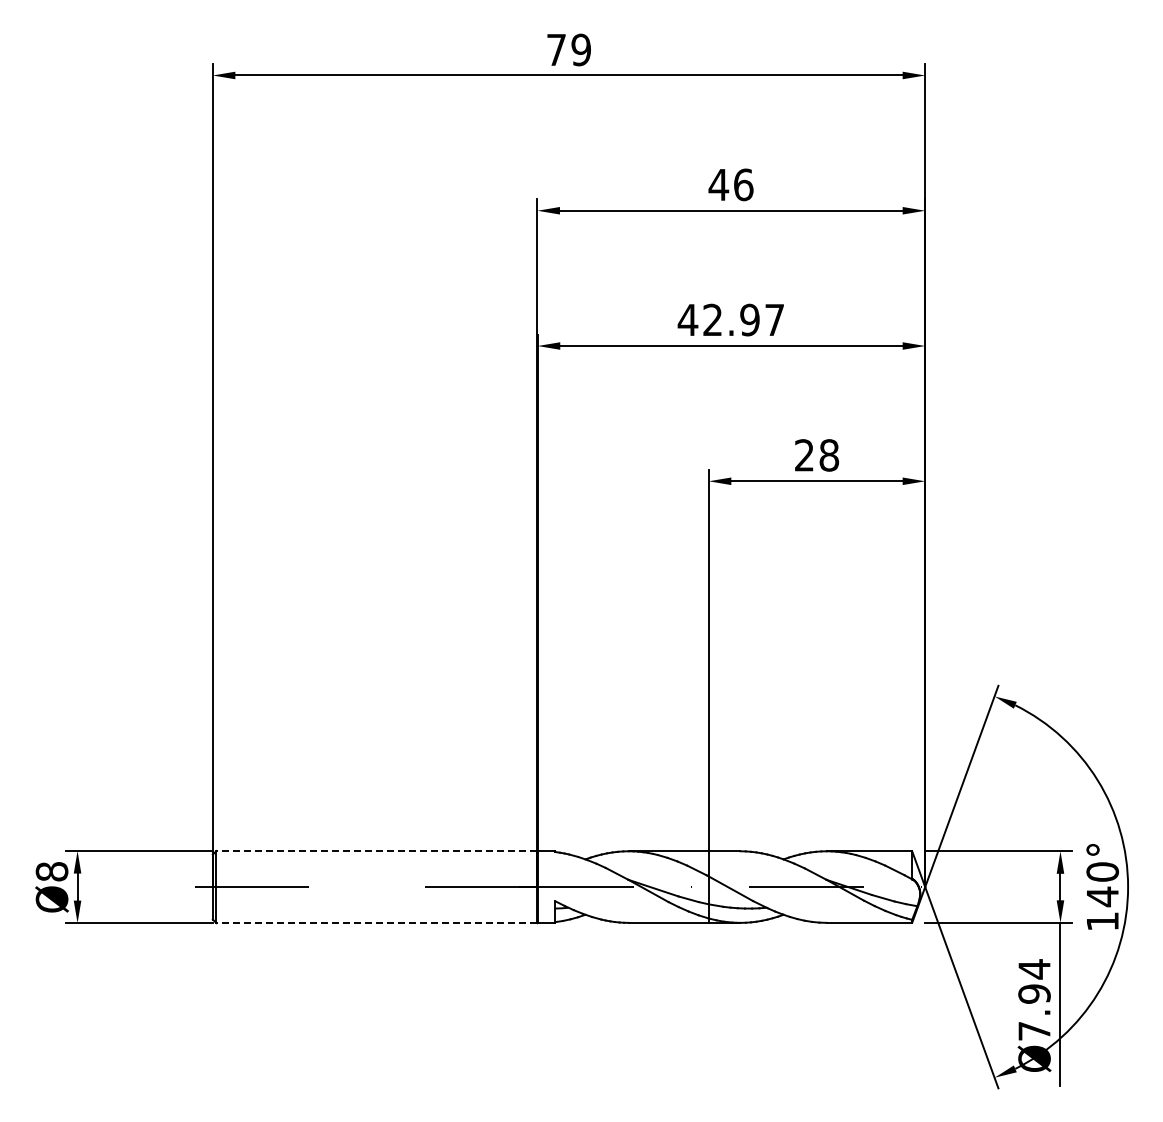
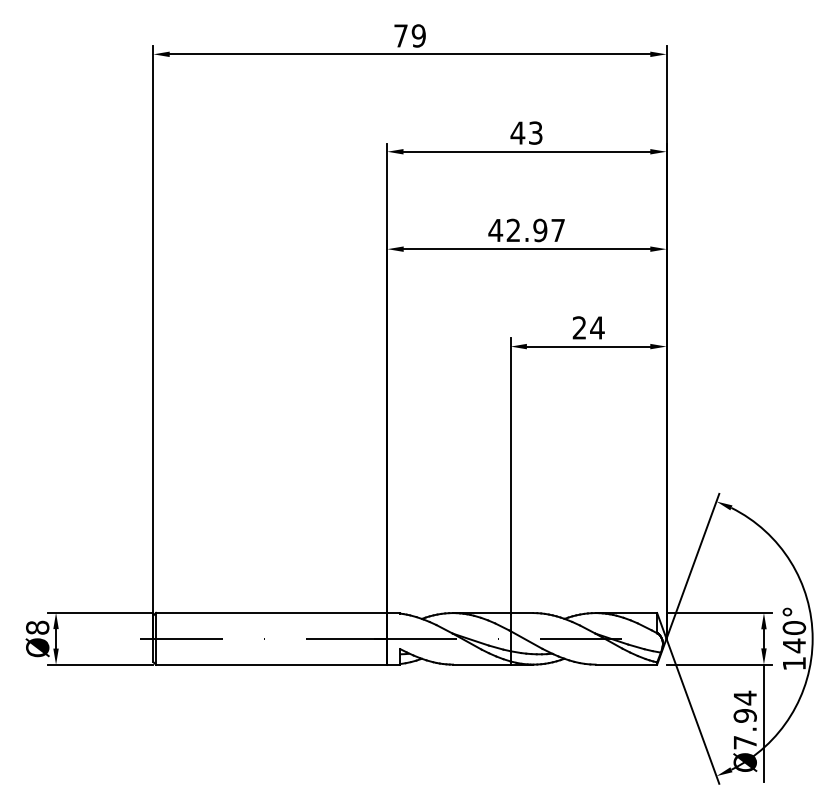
text: (743, 184) -> (535, 132), 46 -> 43
text: (829, 455) -> (597, 328), 28 -> 24
line: (376, 851) -> (271, 613), dashed -> solid
line: (376, 923) -> (271, 665), dashed -> solid

